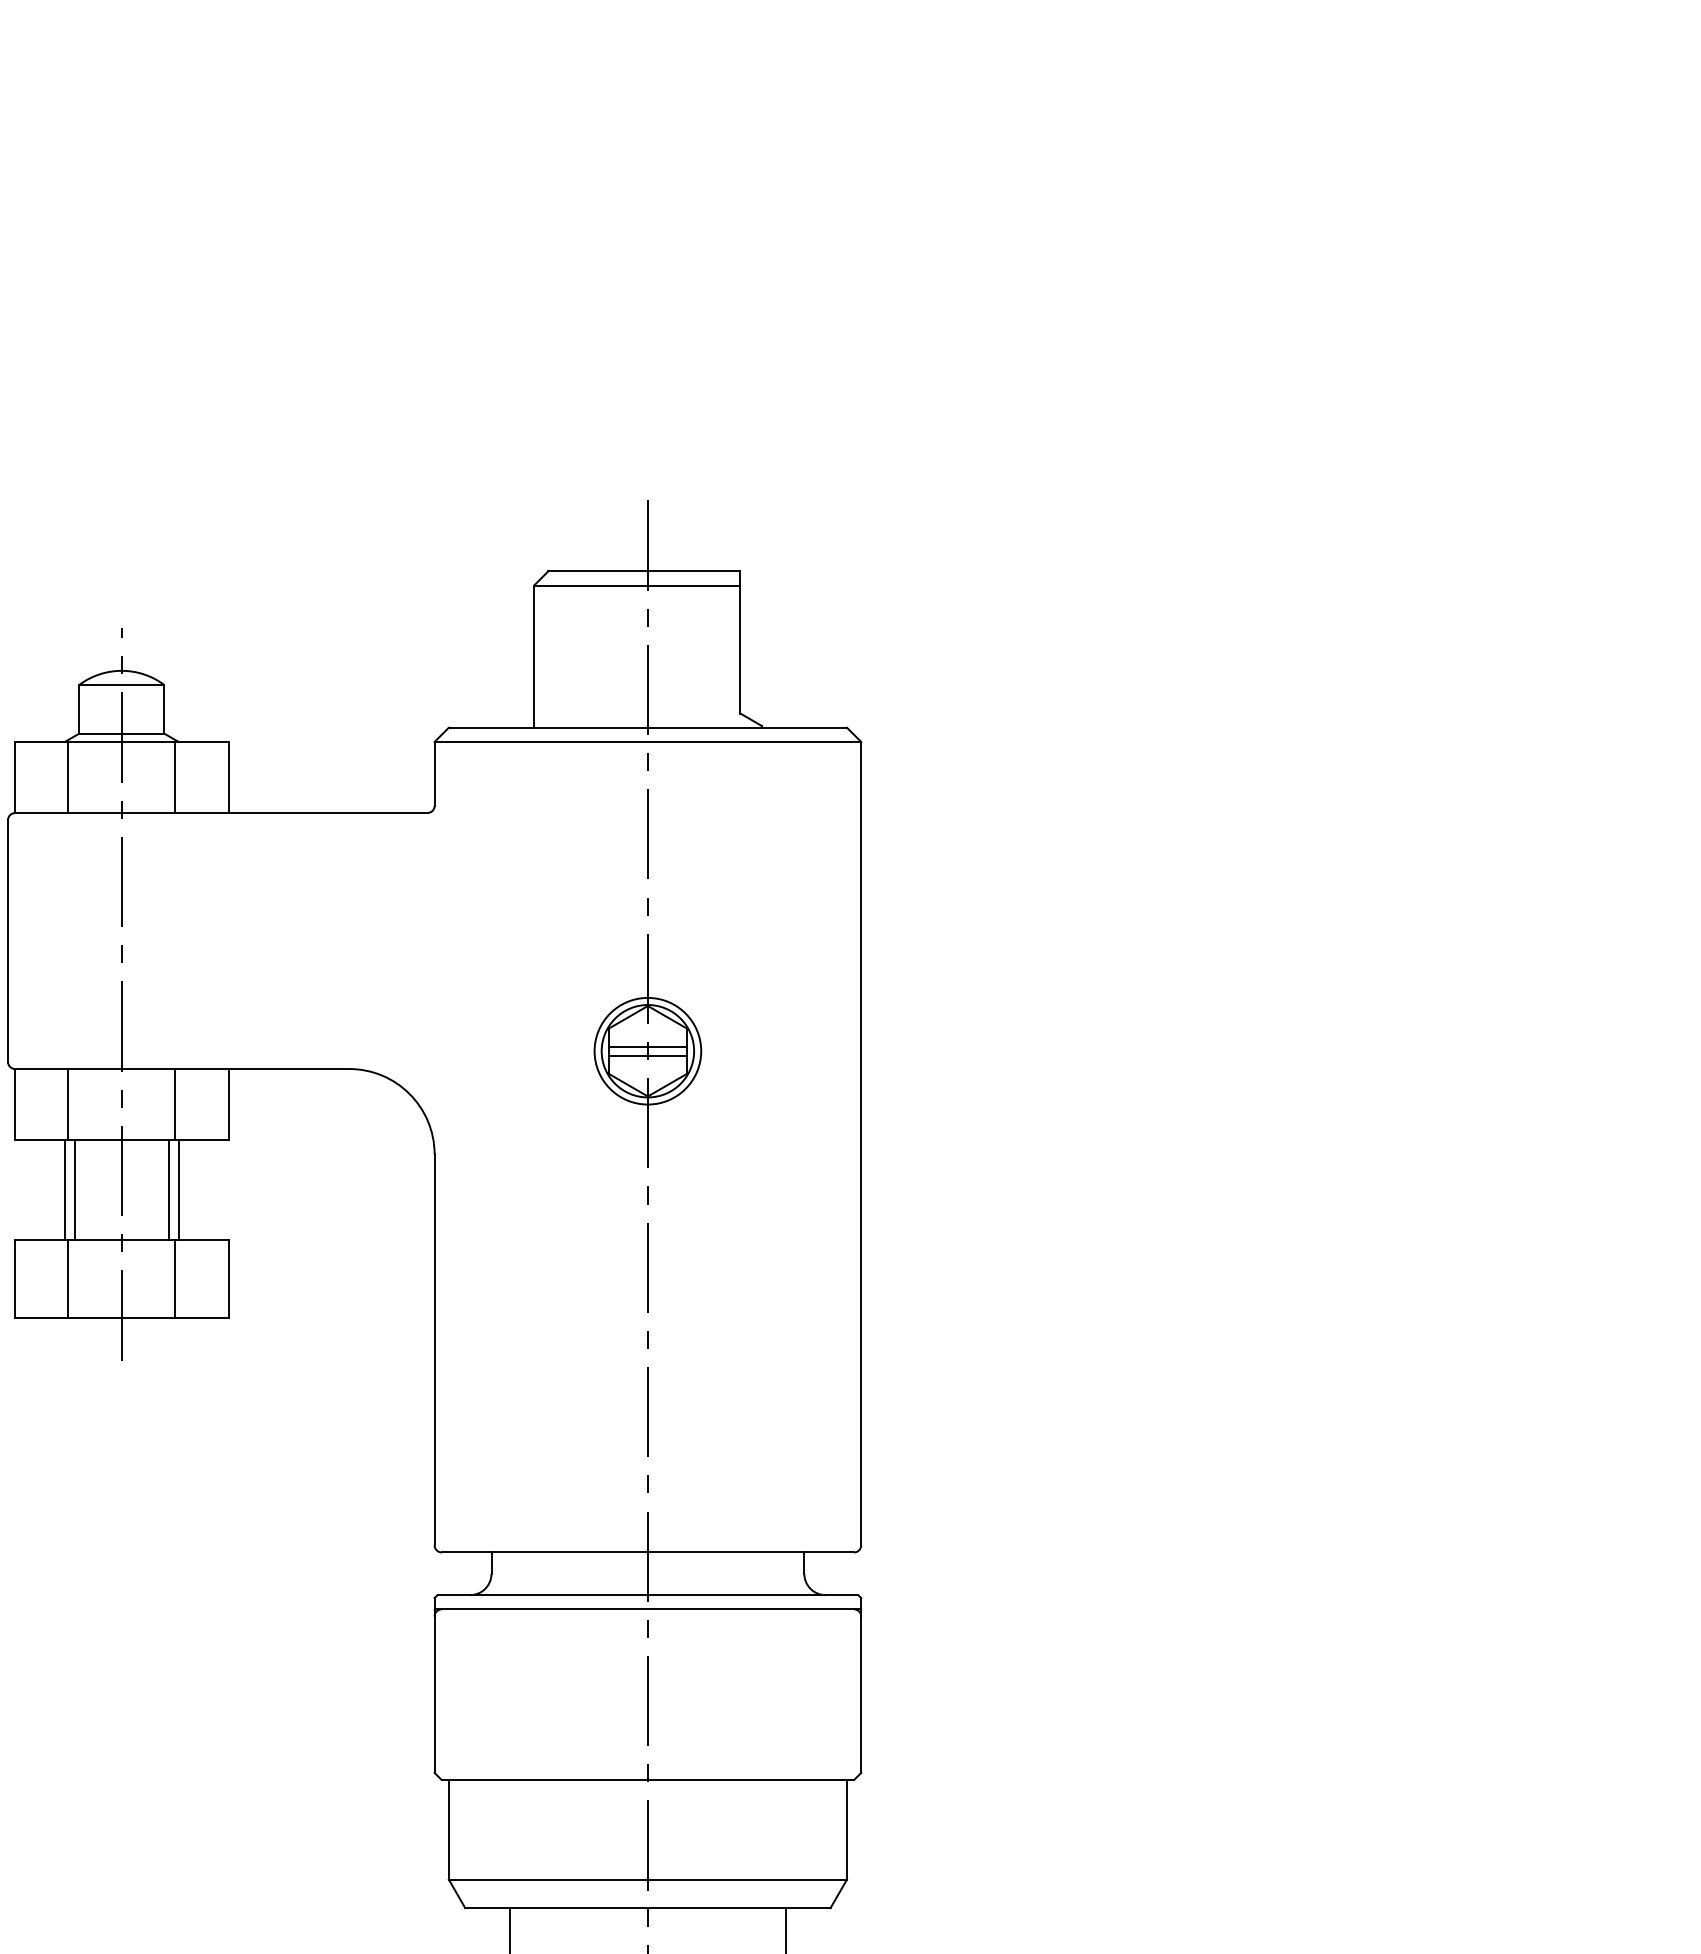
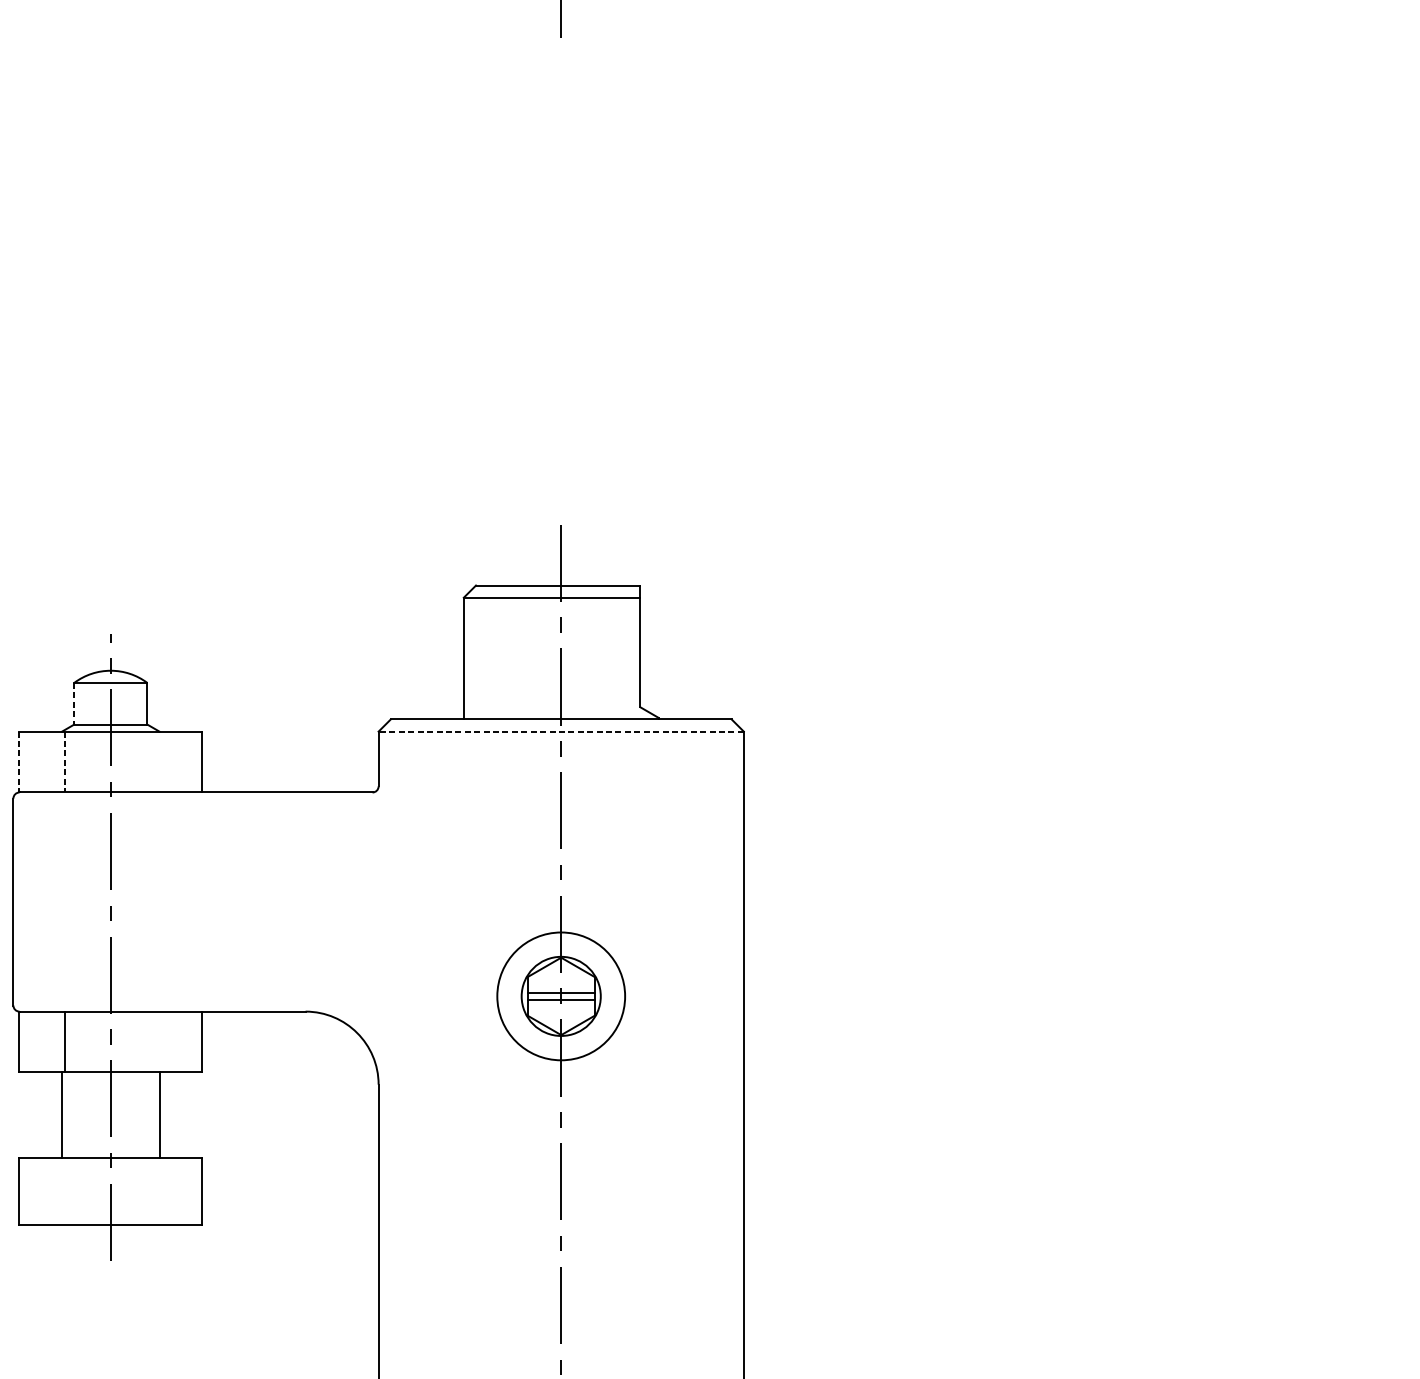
line: (79, 709) -> (74, 703), solid -> dashed
line: (647, 741) -> (560, 731), solid -> dashed
line: (14, 777) -> (18, 762), solid -> dashed
line: (68, 777) -> (65, 762), solid -> dashed
line: (175, 777) -> (156, 762), removed
circle: (647, 1050) -> (560, 995), size x1.4
line: (175, 1104) -> (156, 1041), removed
line: (74, 1189) -> (70, 1114), removed
line: (168, 1189) -> (150, 1114), removed
line: (68, 1278) -> (65, 1190), removed
line: (175, 1278) -> (156, 1190), removed

